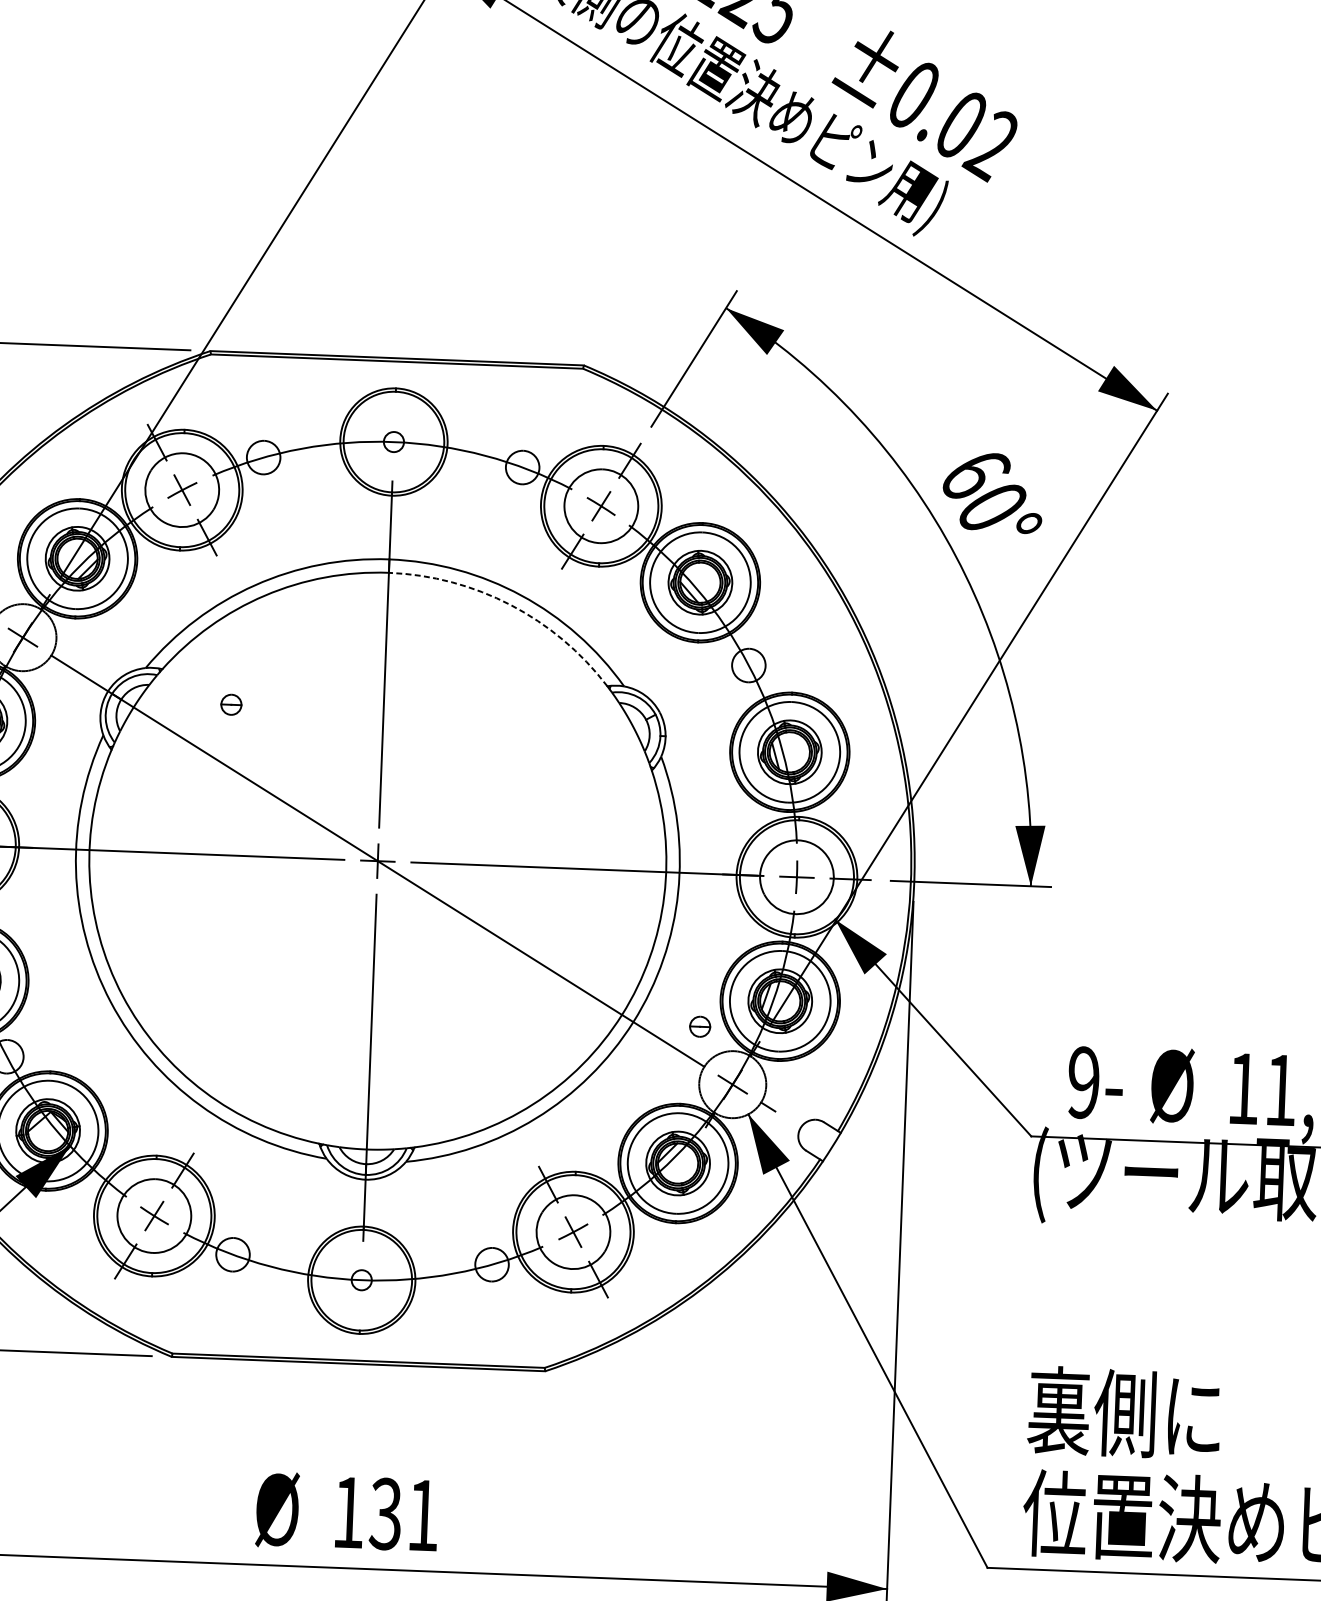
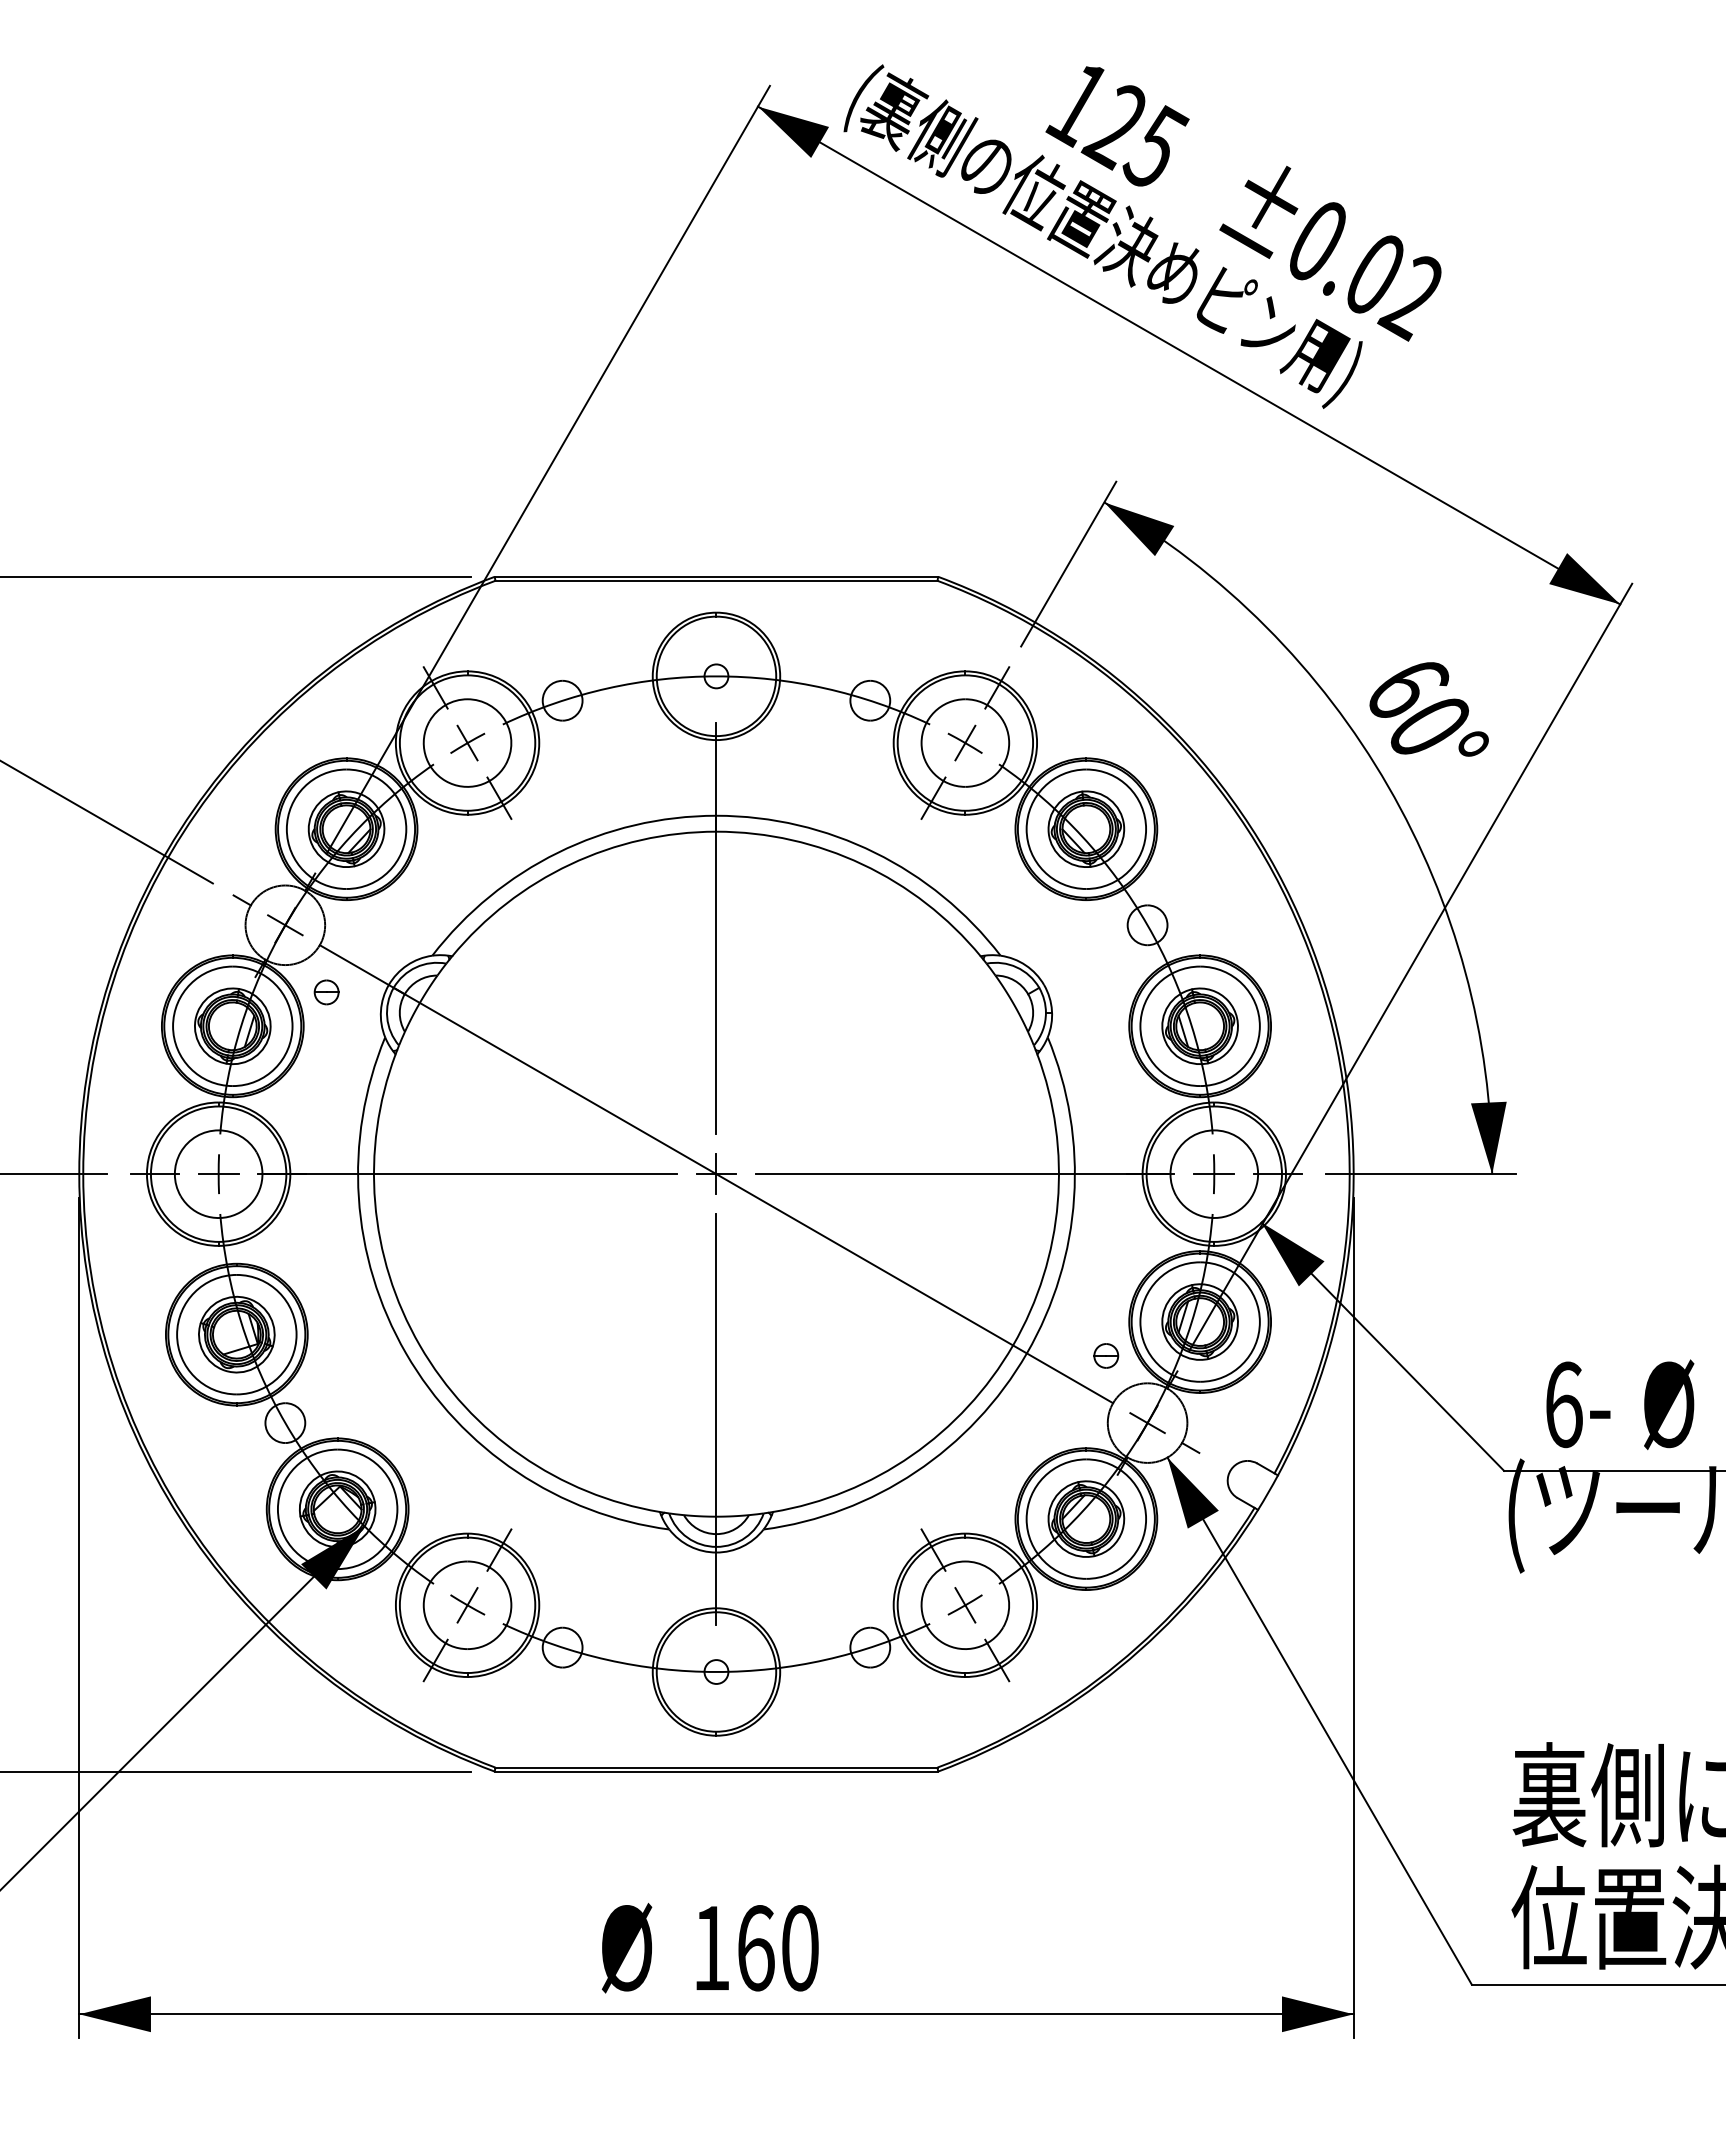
arc: (510, 605) -> (862, 864), dashed -> solid
part: (231, 704) -> (326, 992), moved
text: (1083, 1082) -> (1563, 1404), 9- -> 6-
text: (404, 1515) -> (777, 1948), 131 -> 160

